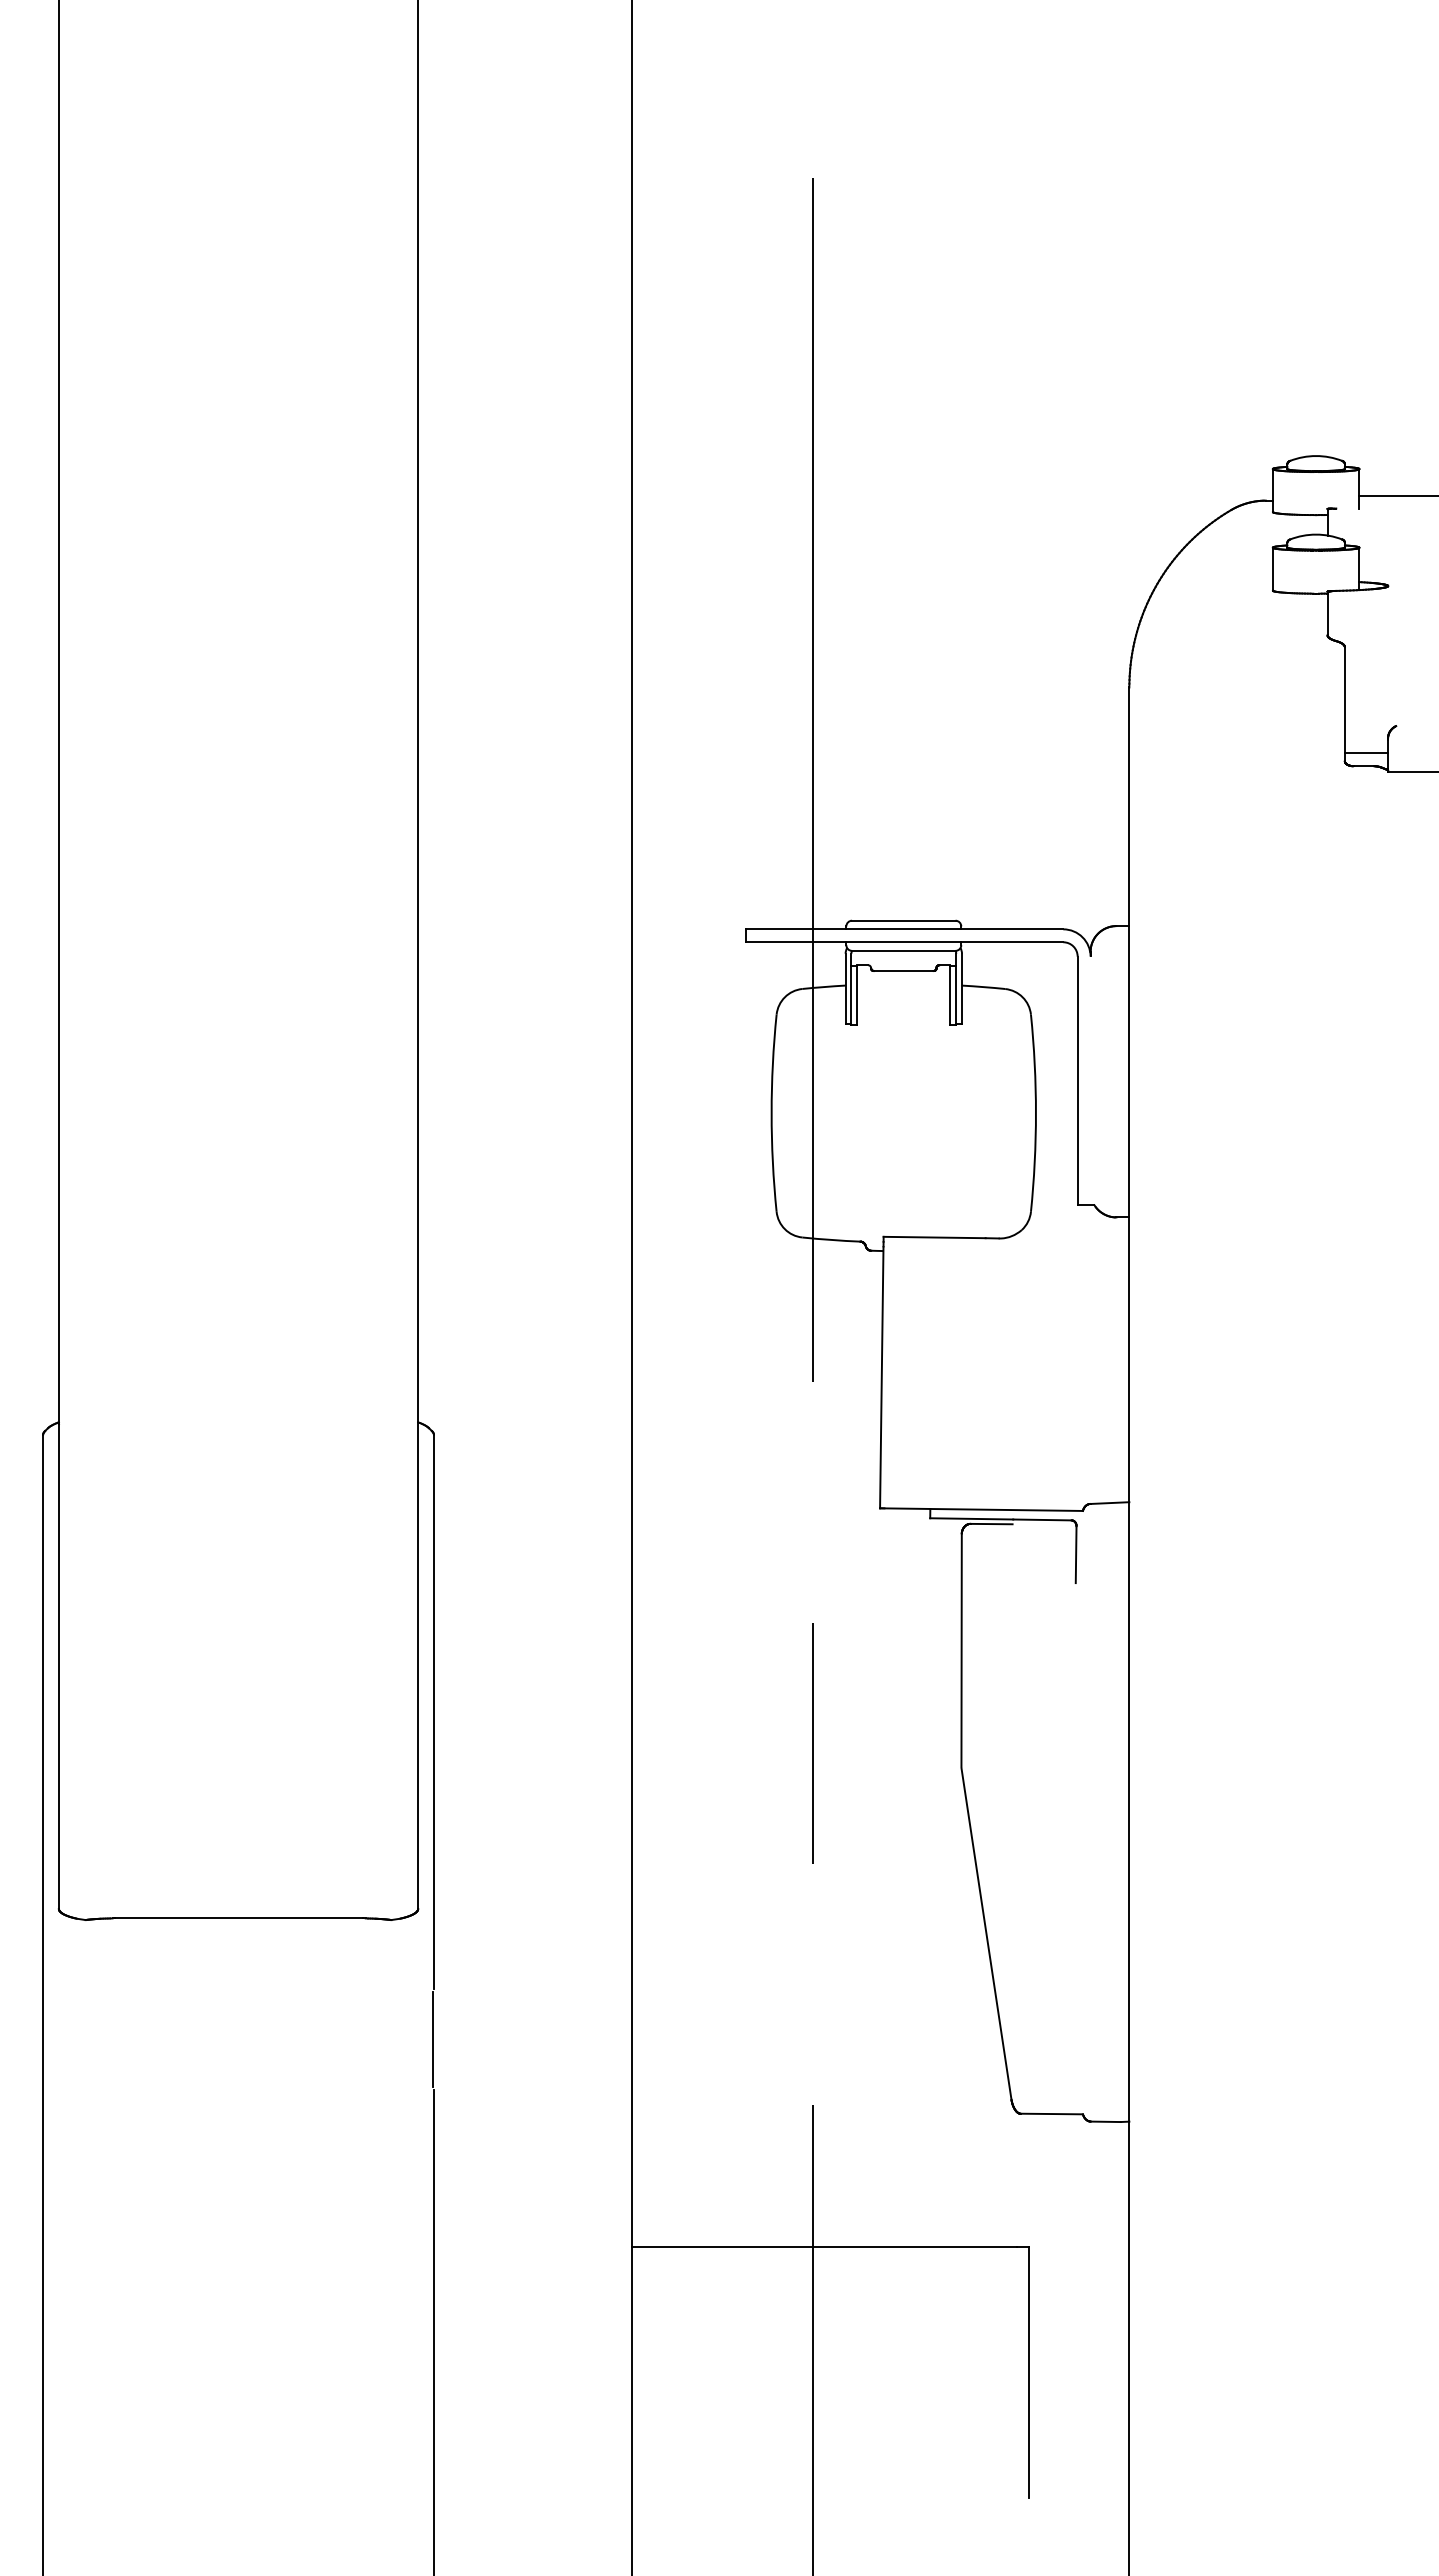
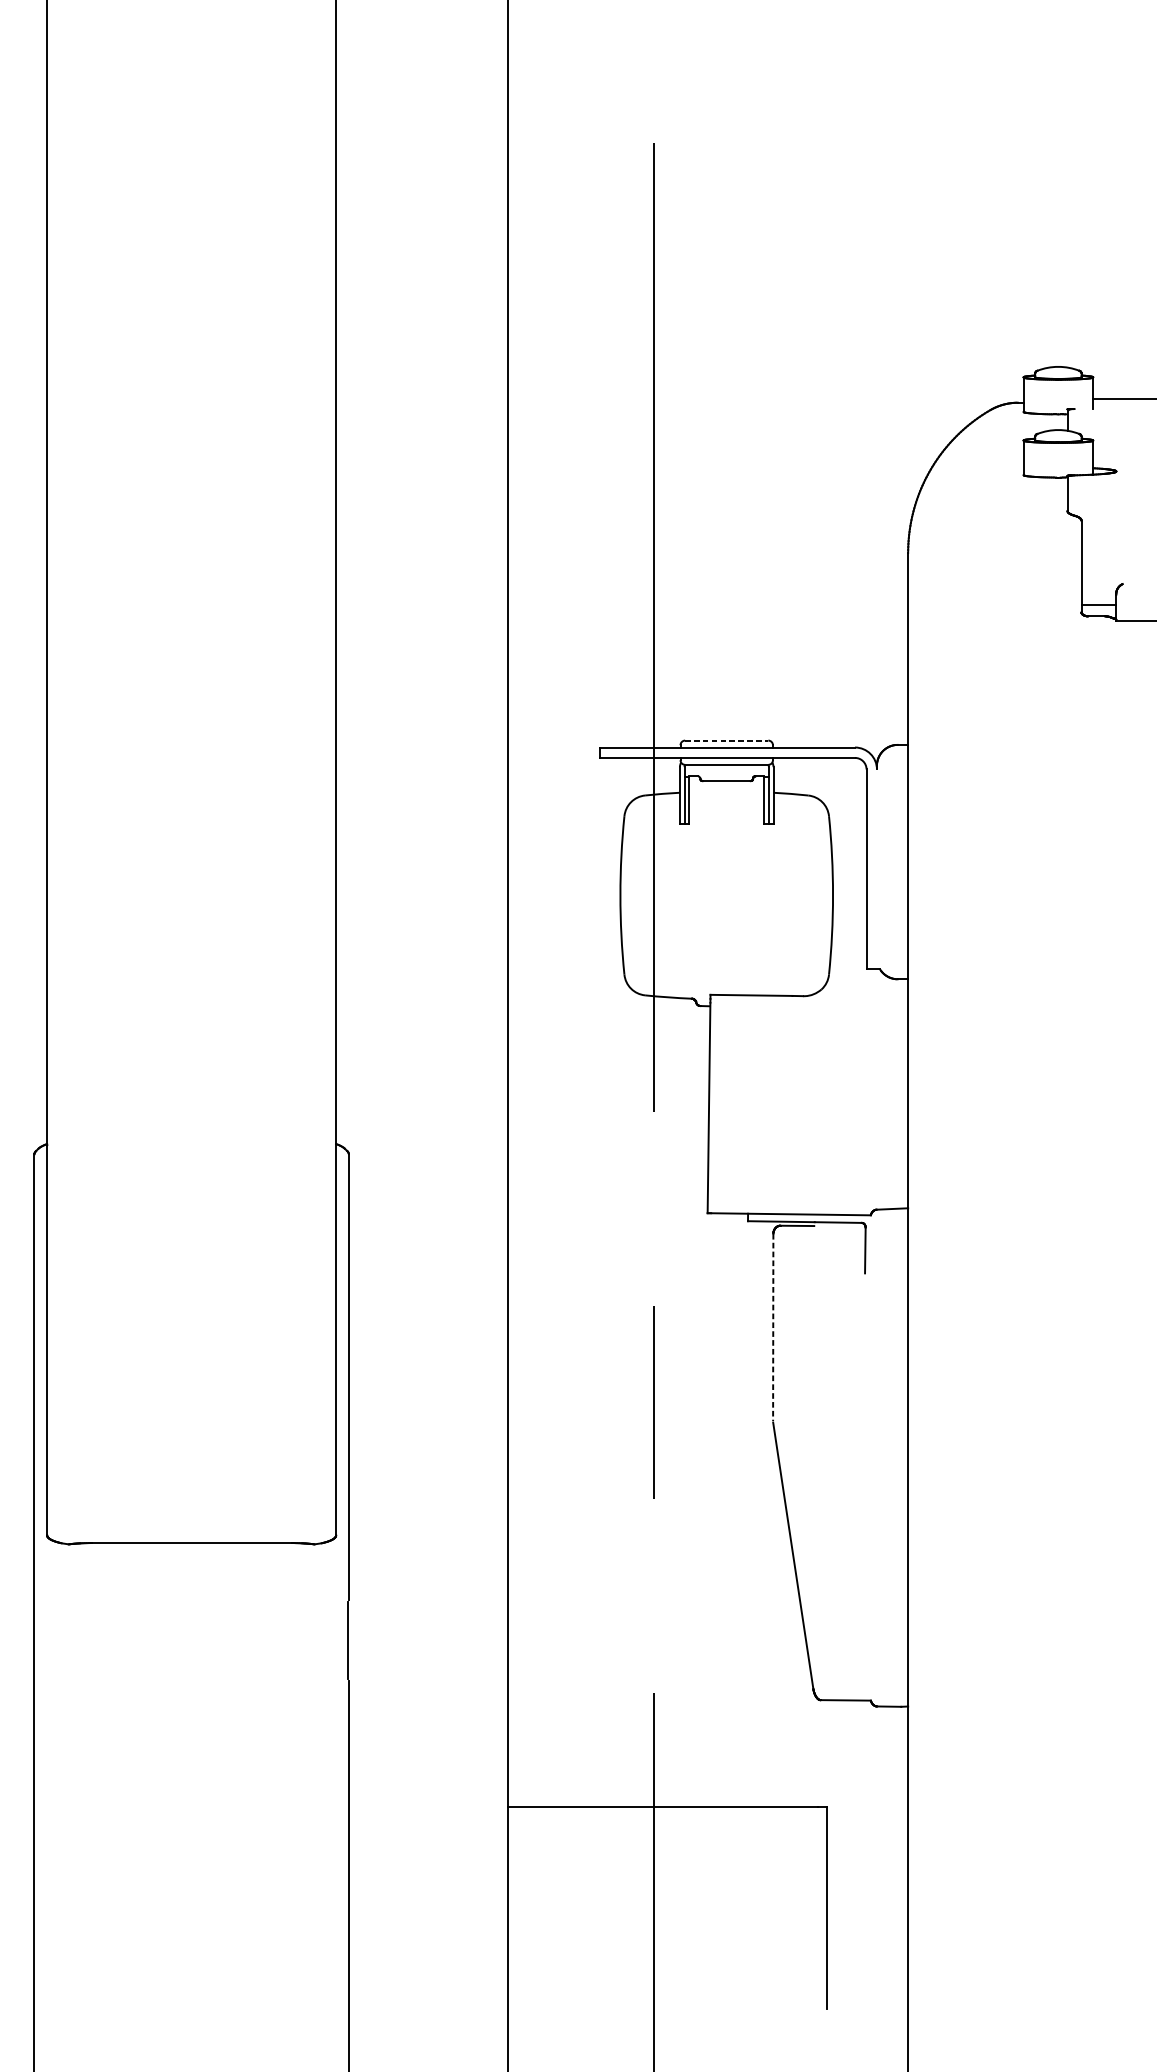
line: (903, 920) -> (726, 740), solid -> dashed
line: (961, 1650) -> (773, 1327), solid -> dashed

